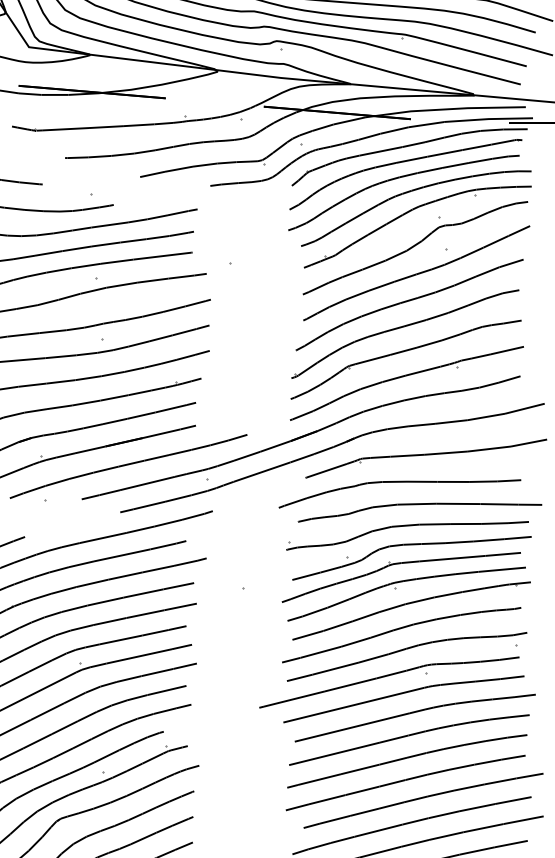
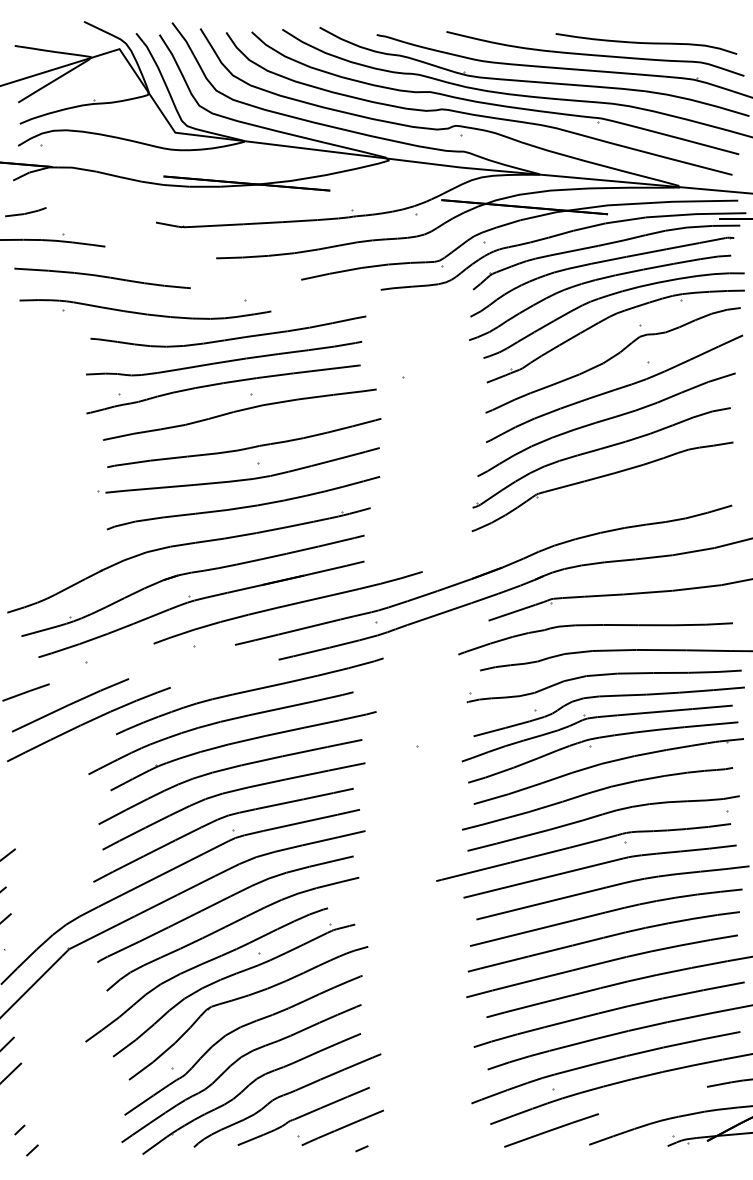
part: (404, 377) -> (600, 506), removed

